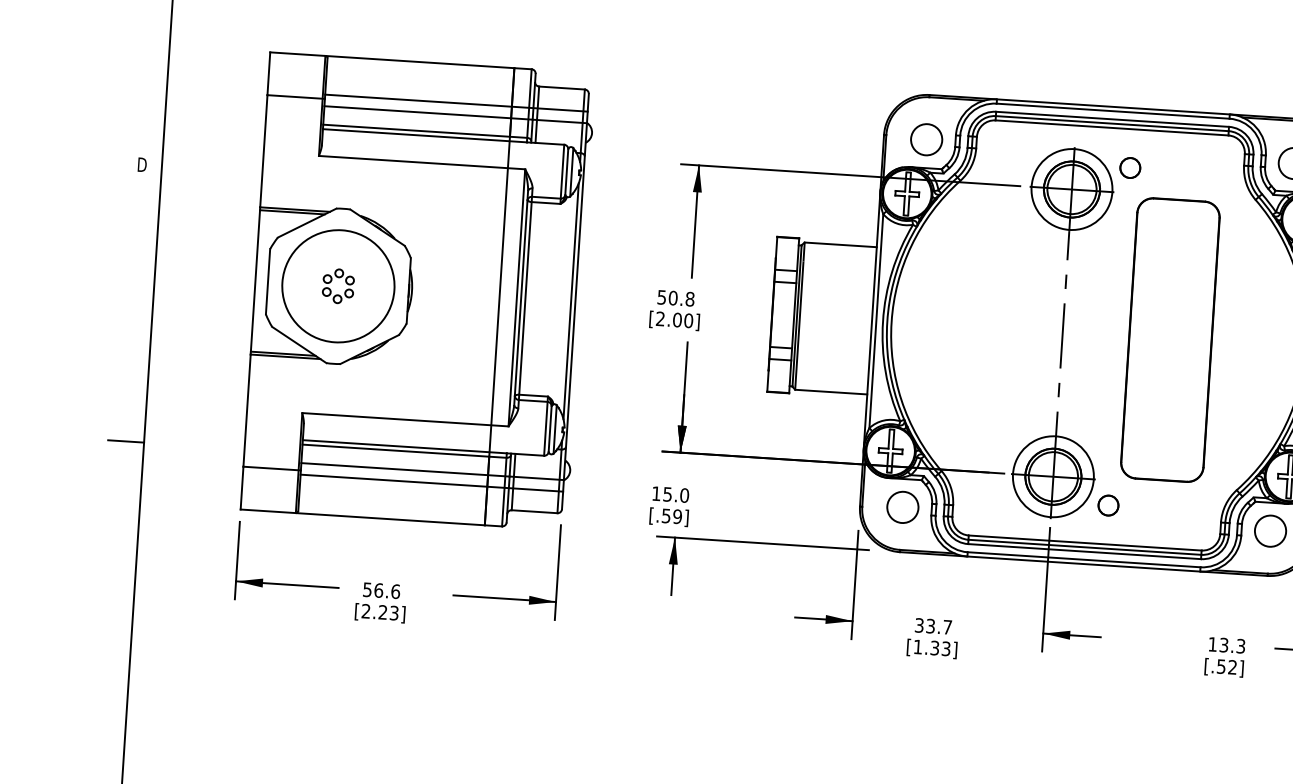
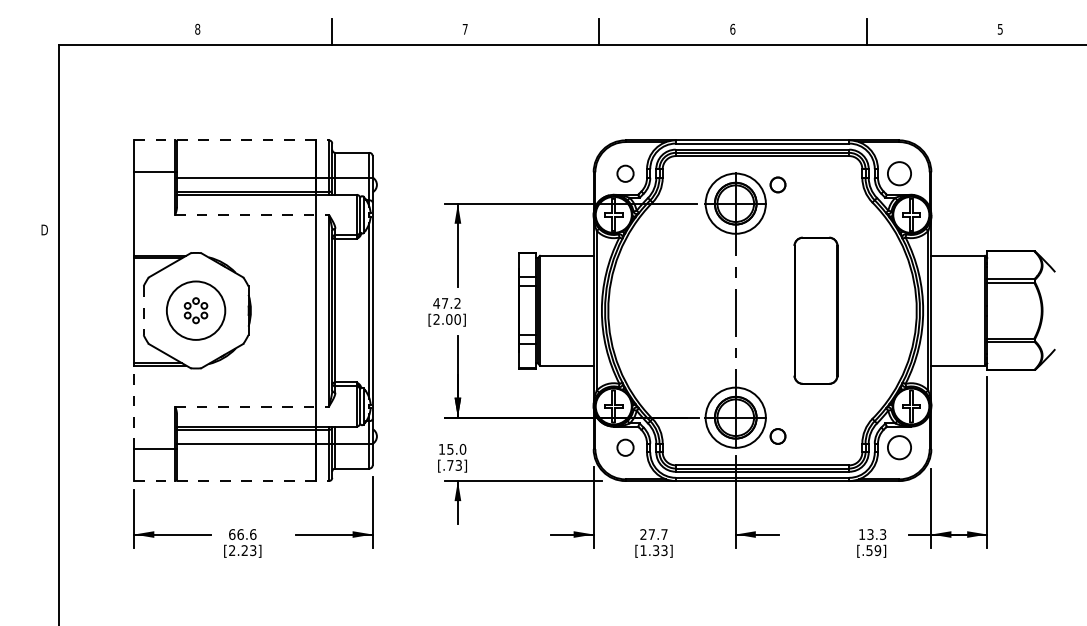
line: (402, 61) -> (232, 140), solid -> dashed
line: (455, 103) -> (274, 169), removed
circle: (926, 139) -> (625, 173), size x0.7
line: (422, 162) -> (252, 214), solid -> dashed
line: (267, 282) -> (143, 311), solid -> dashed
circle: (337, 285) -> (195, 310), size x0.7
text: (675, 298) -> (446, 303), 50.8 -> 47.2
part: (1169, 339) -> (815, 310), size x0.7
line: (247, 410) -> (134, 407), solid -> dashed
line: (405, 419) -> (252, 406), solid -> dashed
line: (125, 442) -> (45, 436), removed
line: (431, 483) -> (274, 452), removed
circle: (902, 507) -> (625, 447), size x0.7
text: (671, 516) -> (454, 465), [.59] -> [.73]
line: (372, 518) -> (232, 481), solid -> dashed
text: (367, 589) -> (232, 534), 56.6 -> 66.6
text: (924, 625) -> (647, 534), 33.7 -> 27.7
text: (1232, 667) -> (877, 550), [.52] -> [.59]

